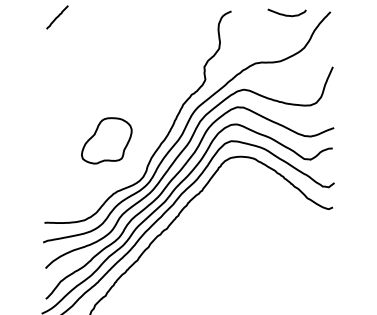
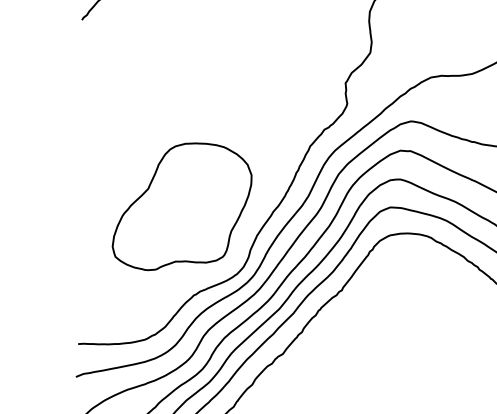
part: (106, 140) -> (181, 206), size x1.67

